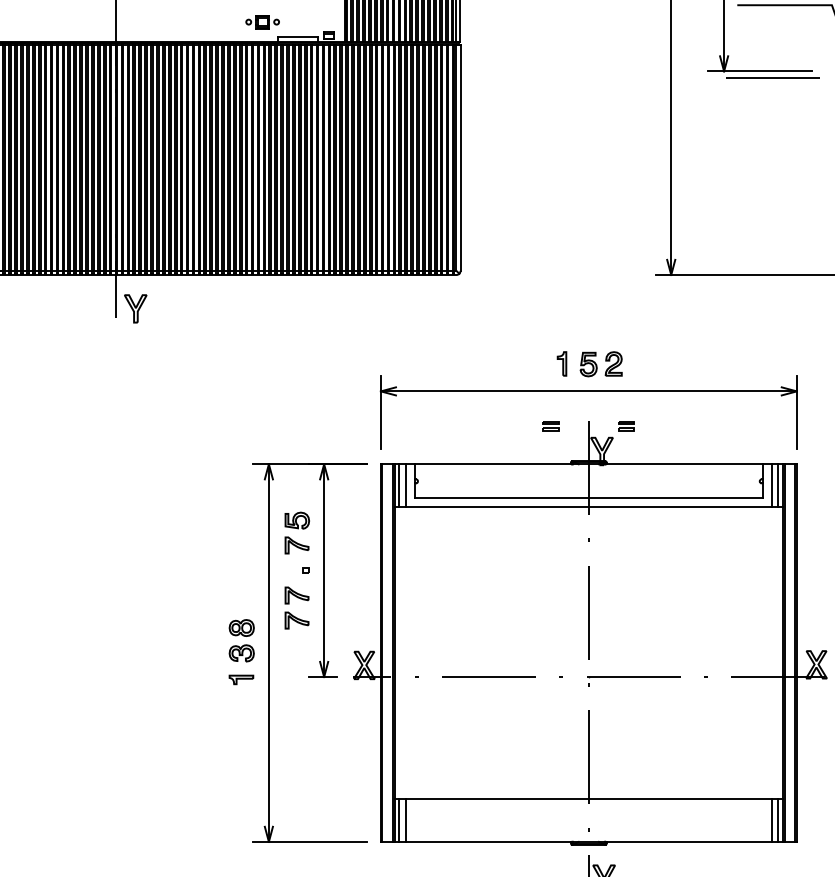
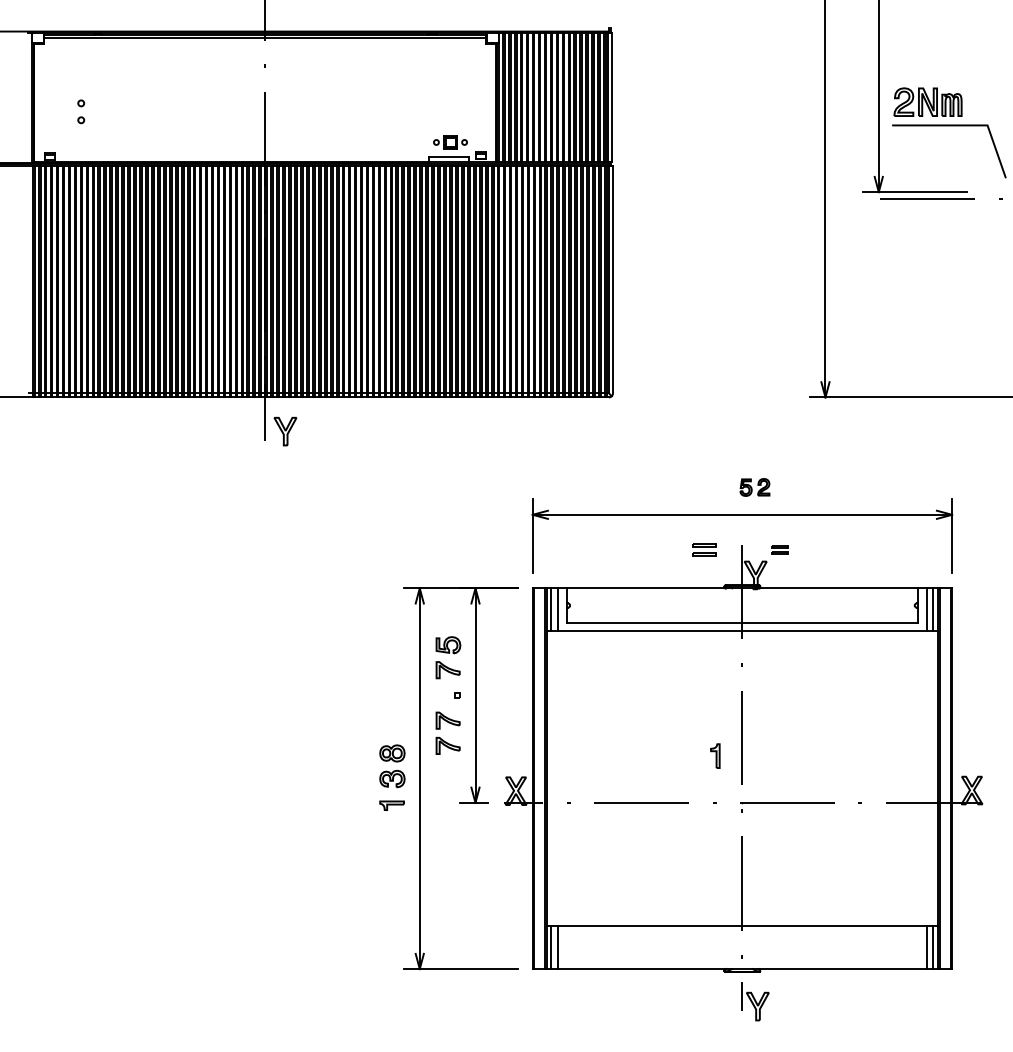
part: (262, 22) -> (450, 142), moved
part: (562, 363) -> (715, 755), moved
part: (600, 364) -> (754, 487), size x0.7
part: (551, 425) -> (704, 549), size x1.4

